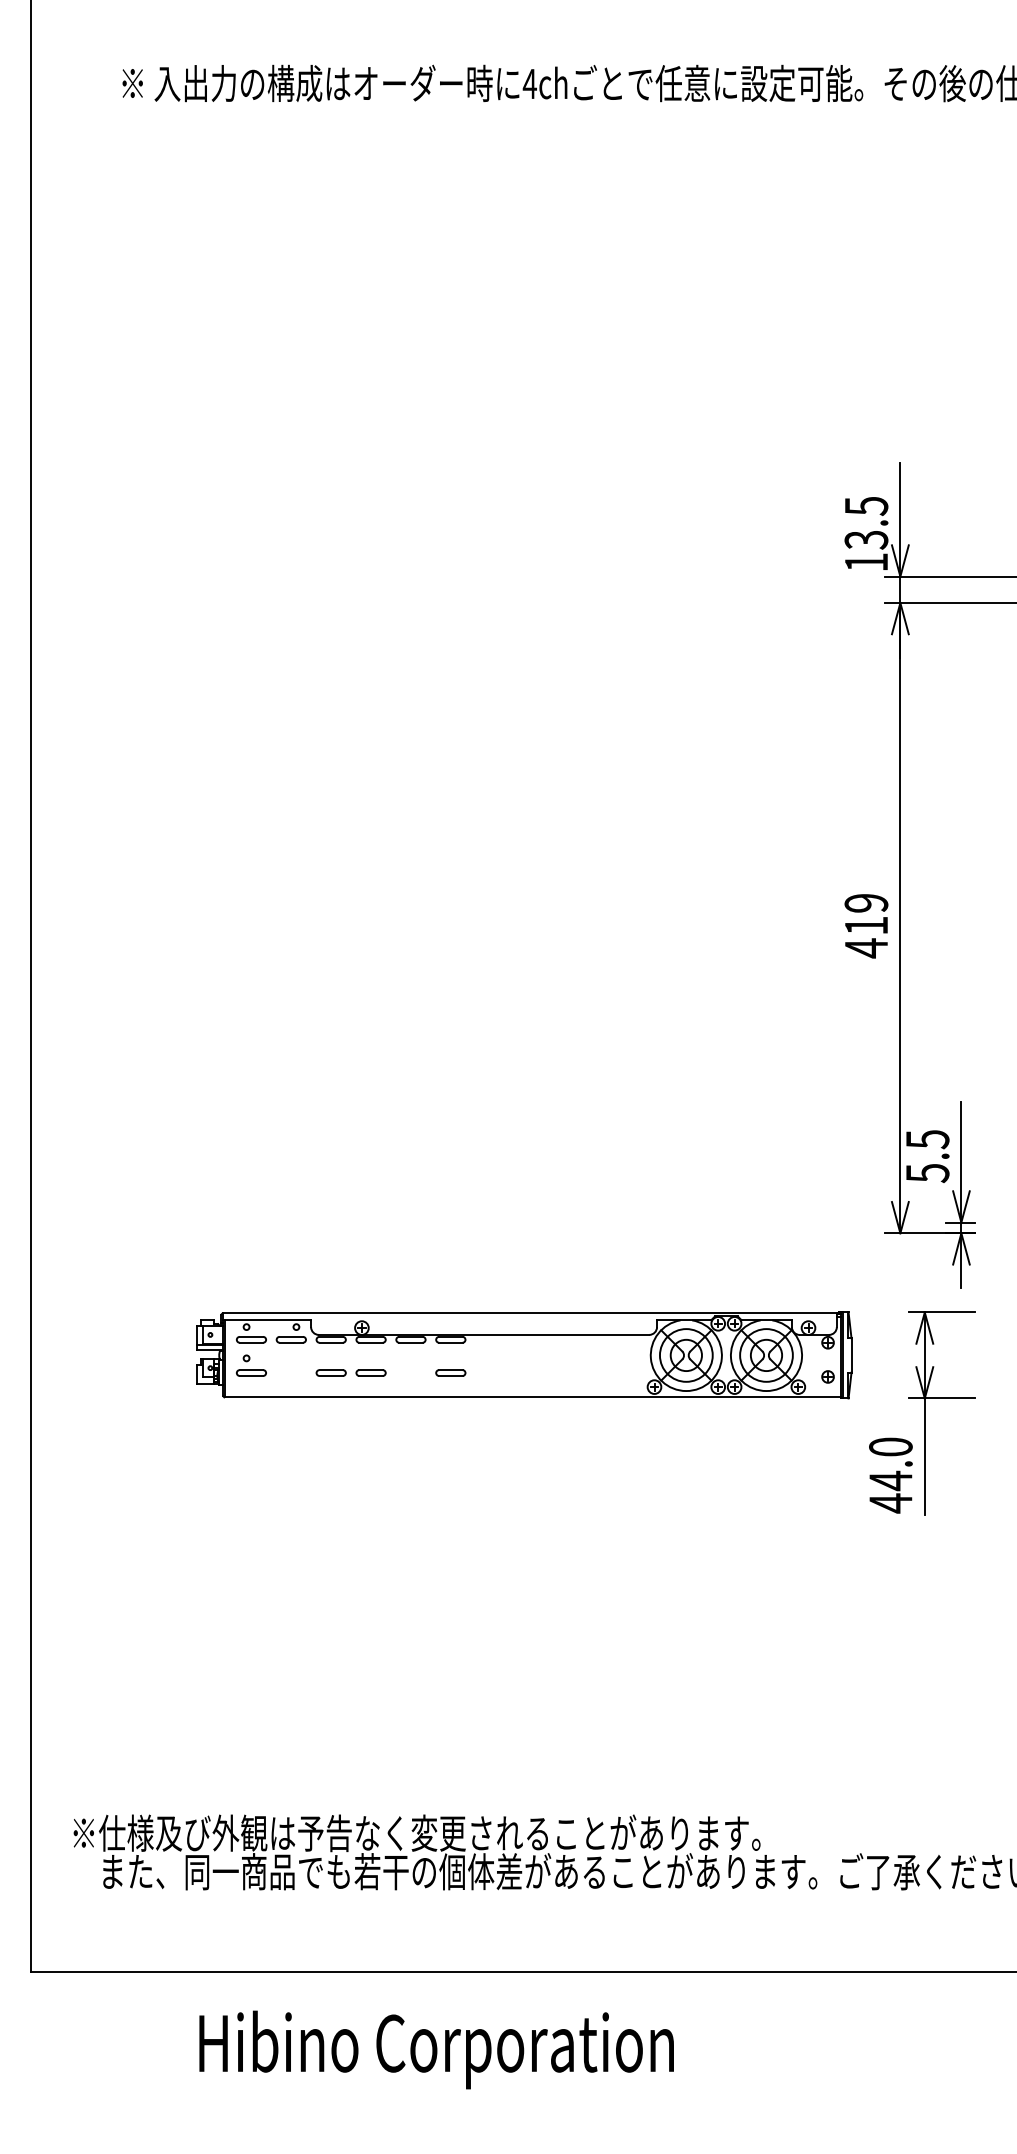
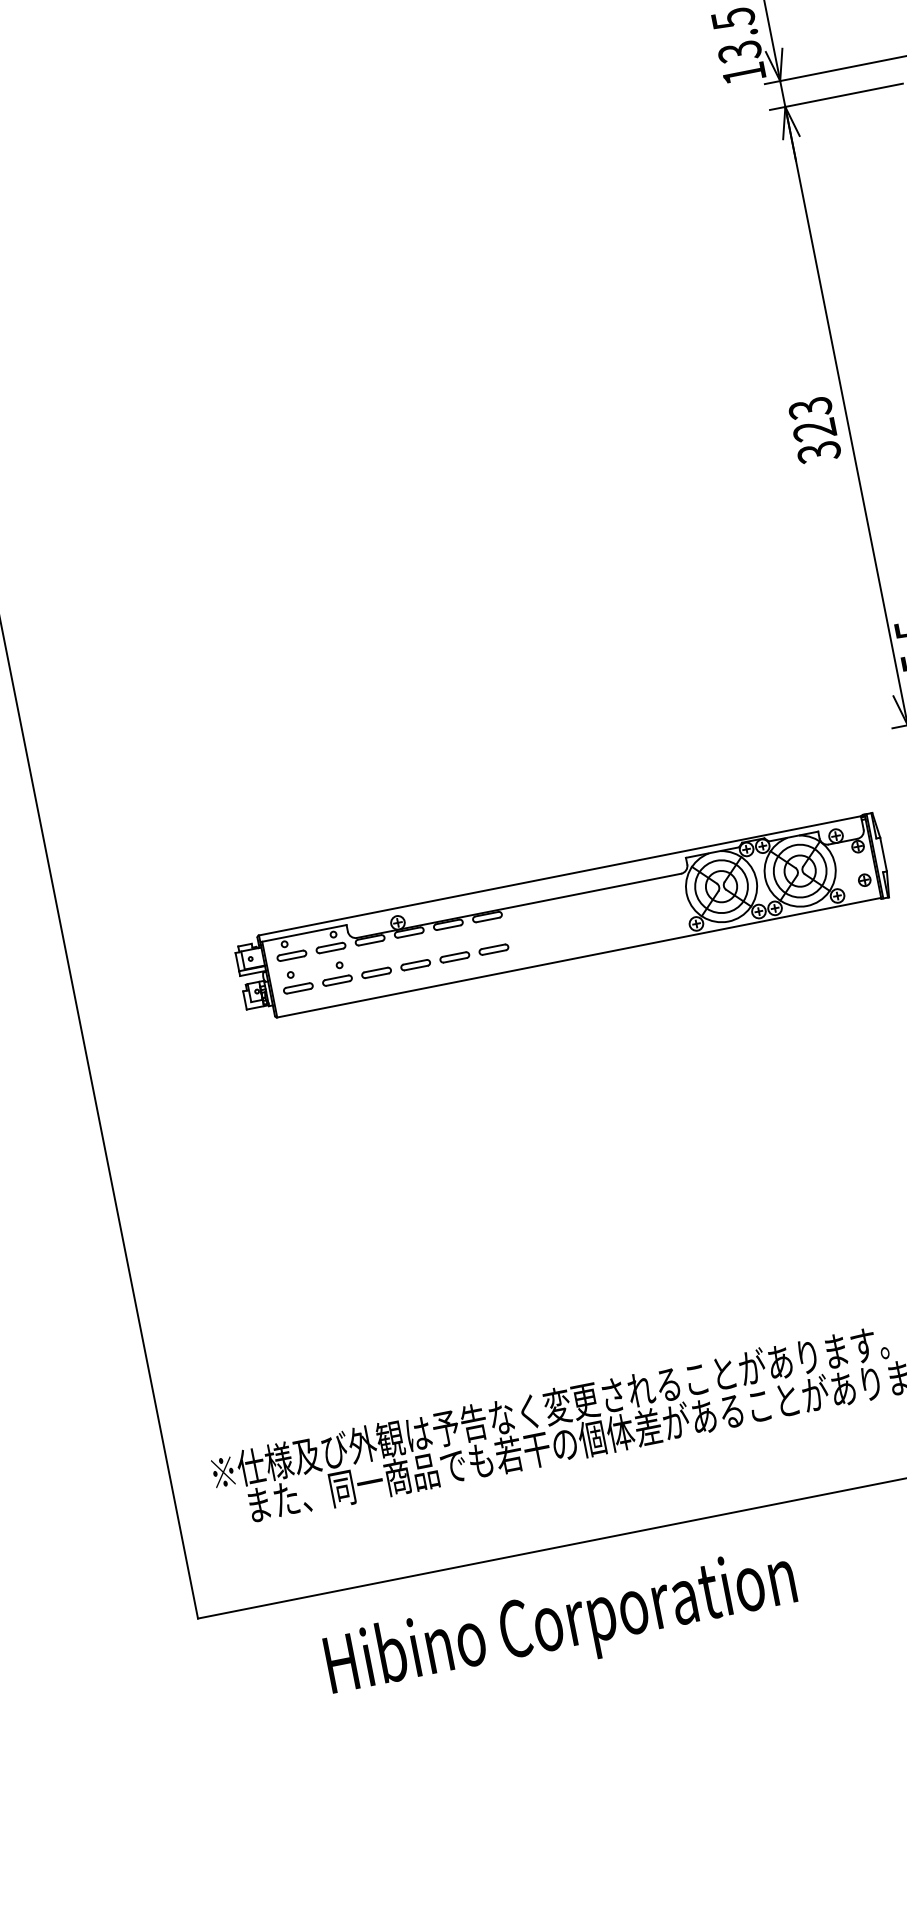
text: (866, 926) -> (814, 430), 419 -> 323
part: (290, 1365) -> (335, 973), added
part: (410, 1372) -> (454, 956), added
text: (436, 2049) -> (561, 1625), moved

